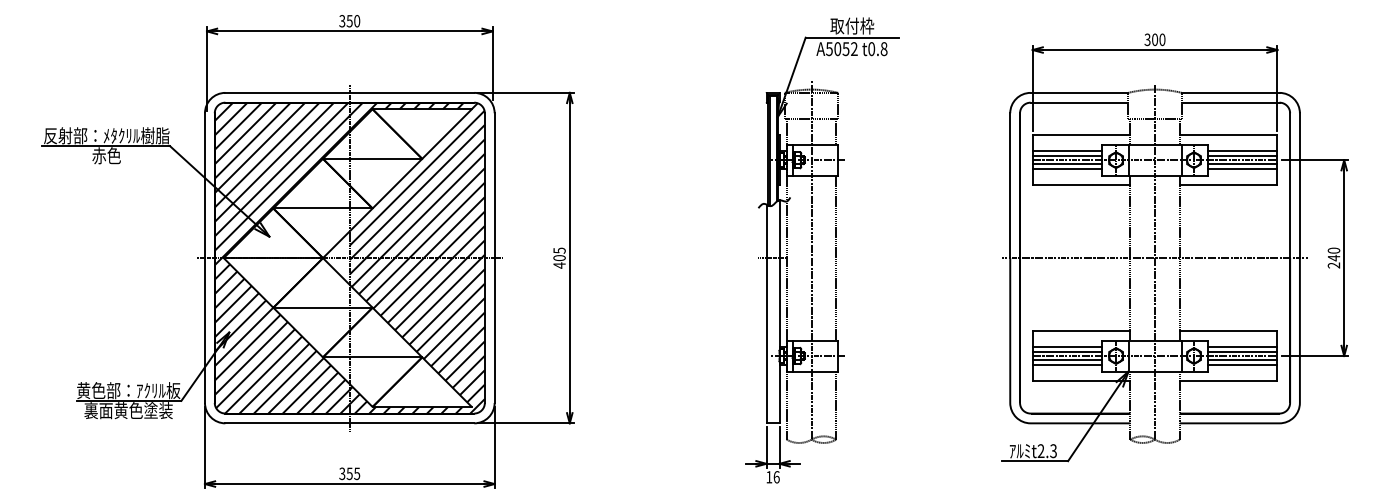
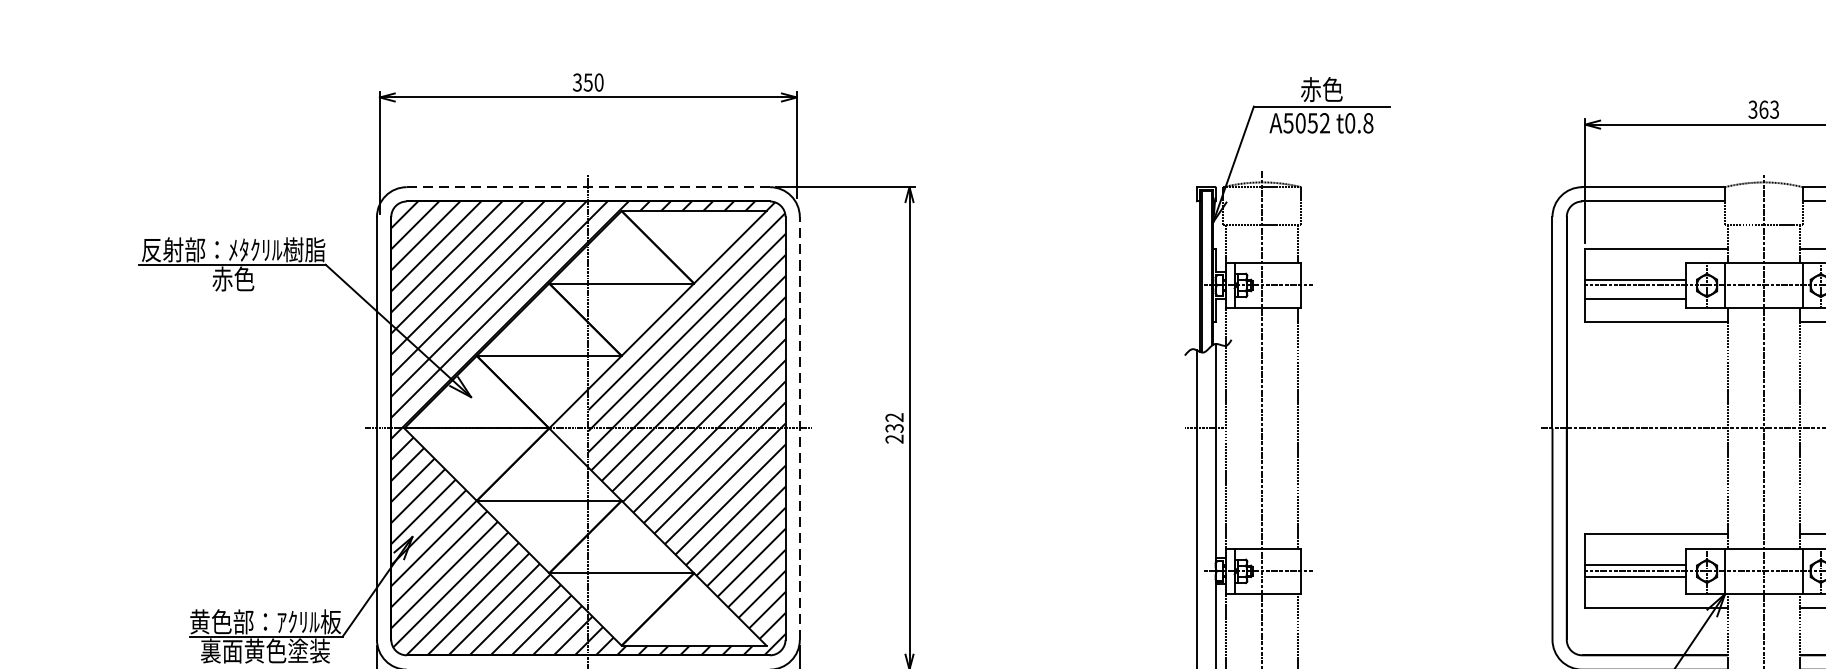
text: (852, 25) -> (1322, 88), 取付枠 -> 赤色
text: (1158, 39) -> (1768, 109), 300 -> 363
line: (349, 92) -> (587, 186), solid -> dashed
line: (1066, 151) -> (1634, 272), removed
line: (1066, 164) -> (1634, 291), removed
text: (559, 257) -> (894, 427), 405 -> 232
line: (494, 258) -> (799, 428), solid -> dashed
line: (1066, 347) -> (1634, 558), removed
line: (1066, 365) -> (1634, 585), removed

